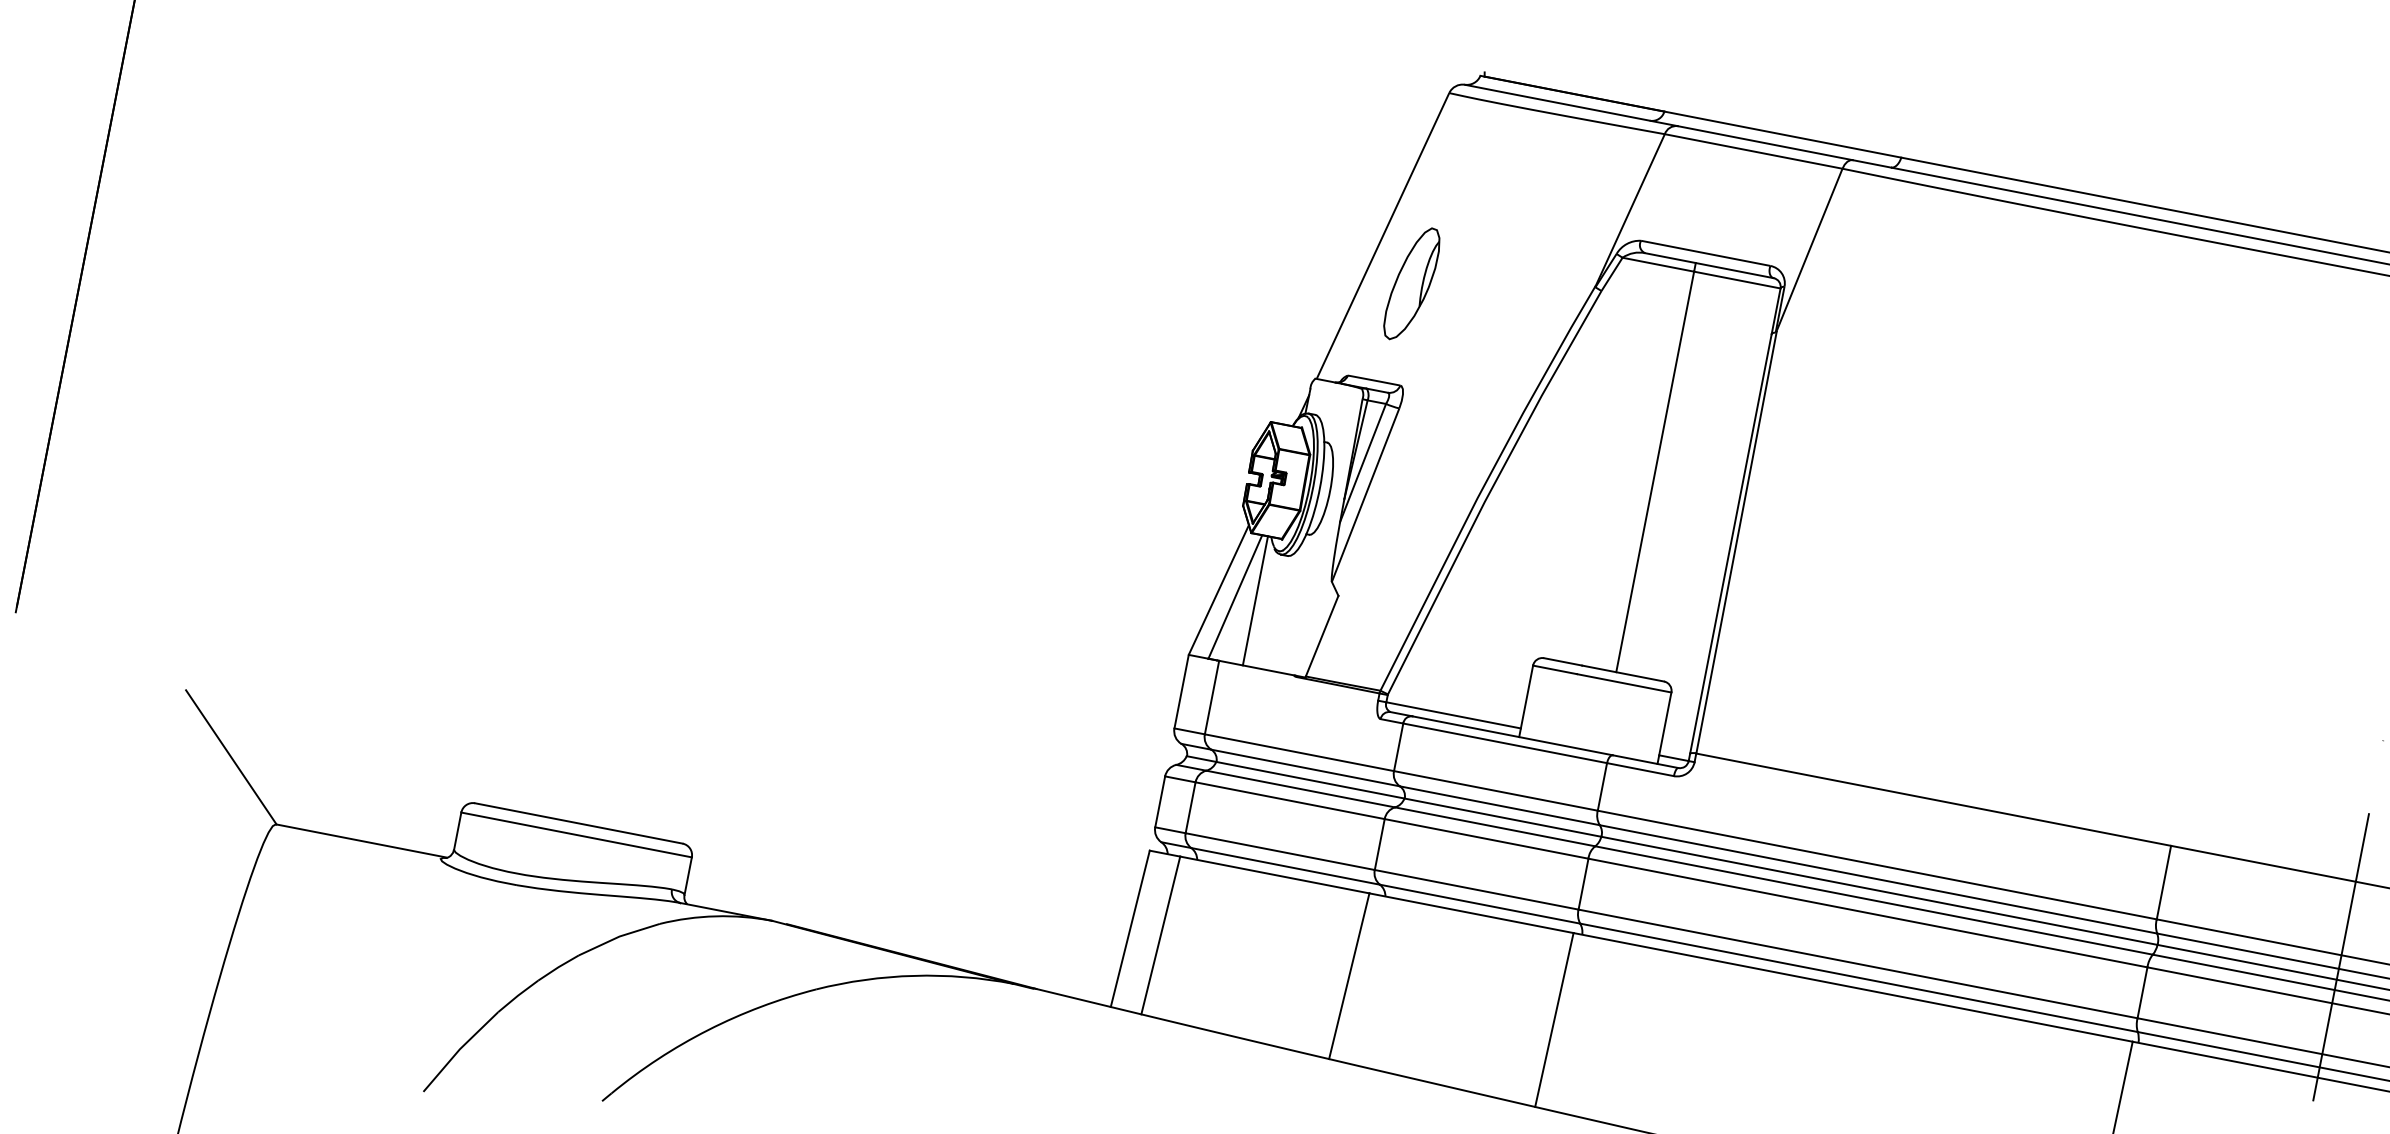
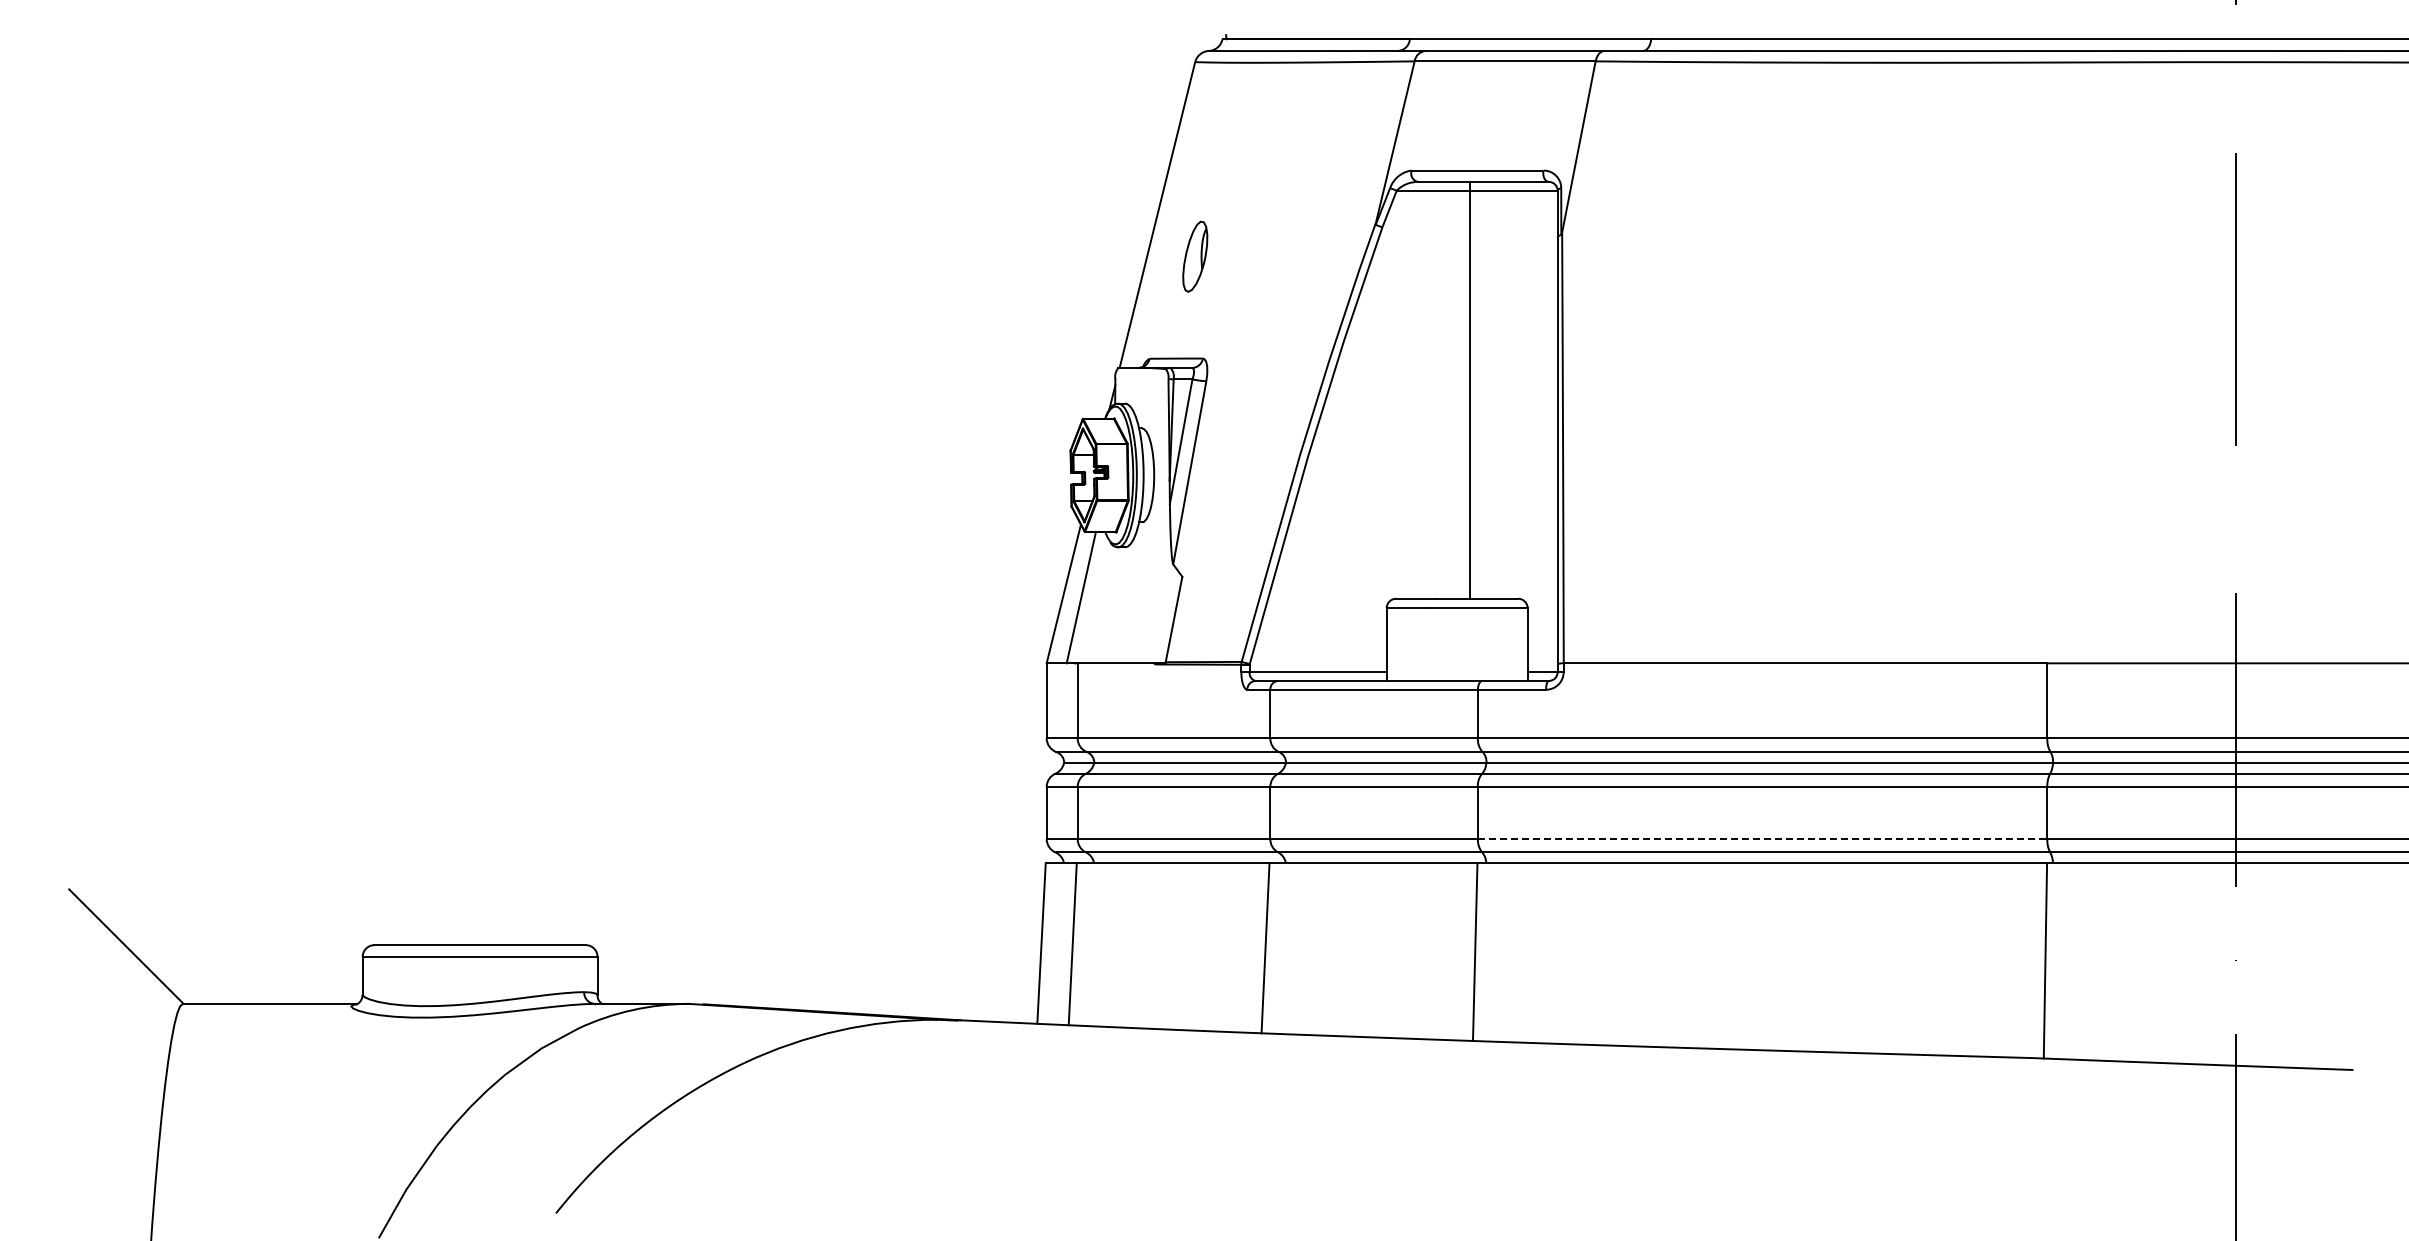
part: (1412, 283) -> (1195, 256), size x0.6
line: (1255, 600) -> (1101, 597), removed
line: (1858, 963) -> (1762, 838), solid -> dashed

